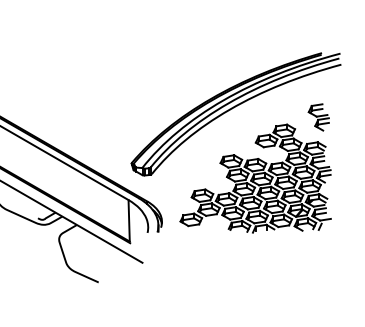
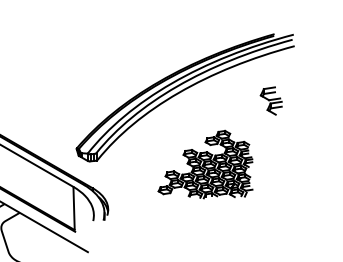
part: (255, 178) -> (205, 164), size x0.6

